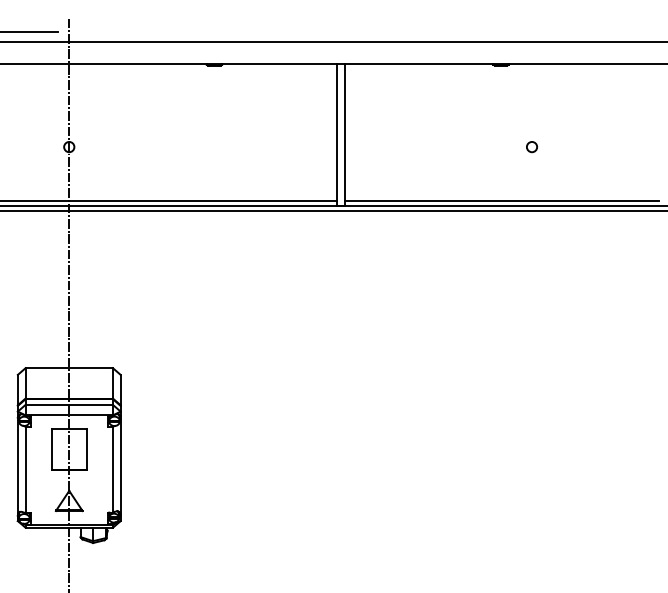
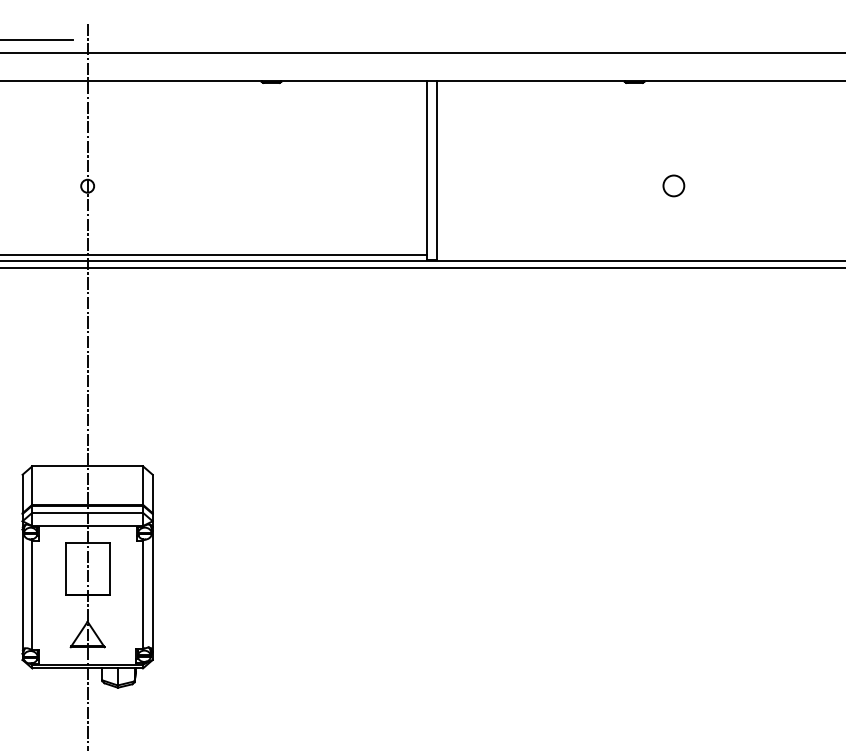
circle: (531, 147) -> (673, 186), size x1.6
line: (502, 201) -> (636, 255), removed

